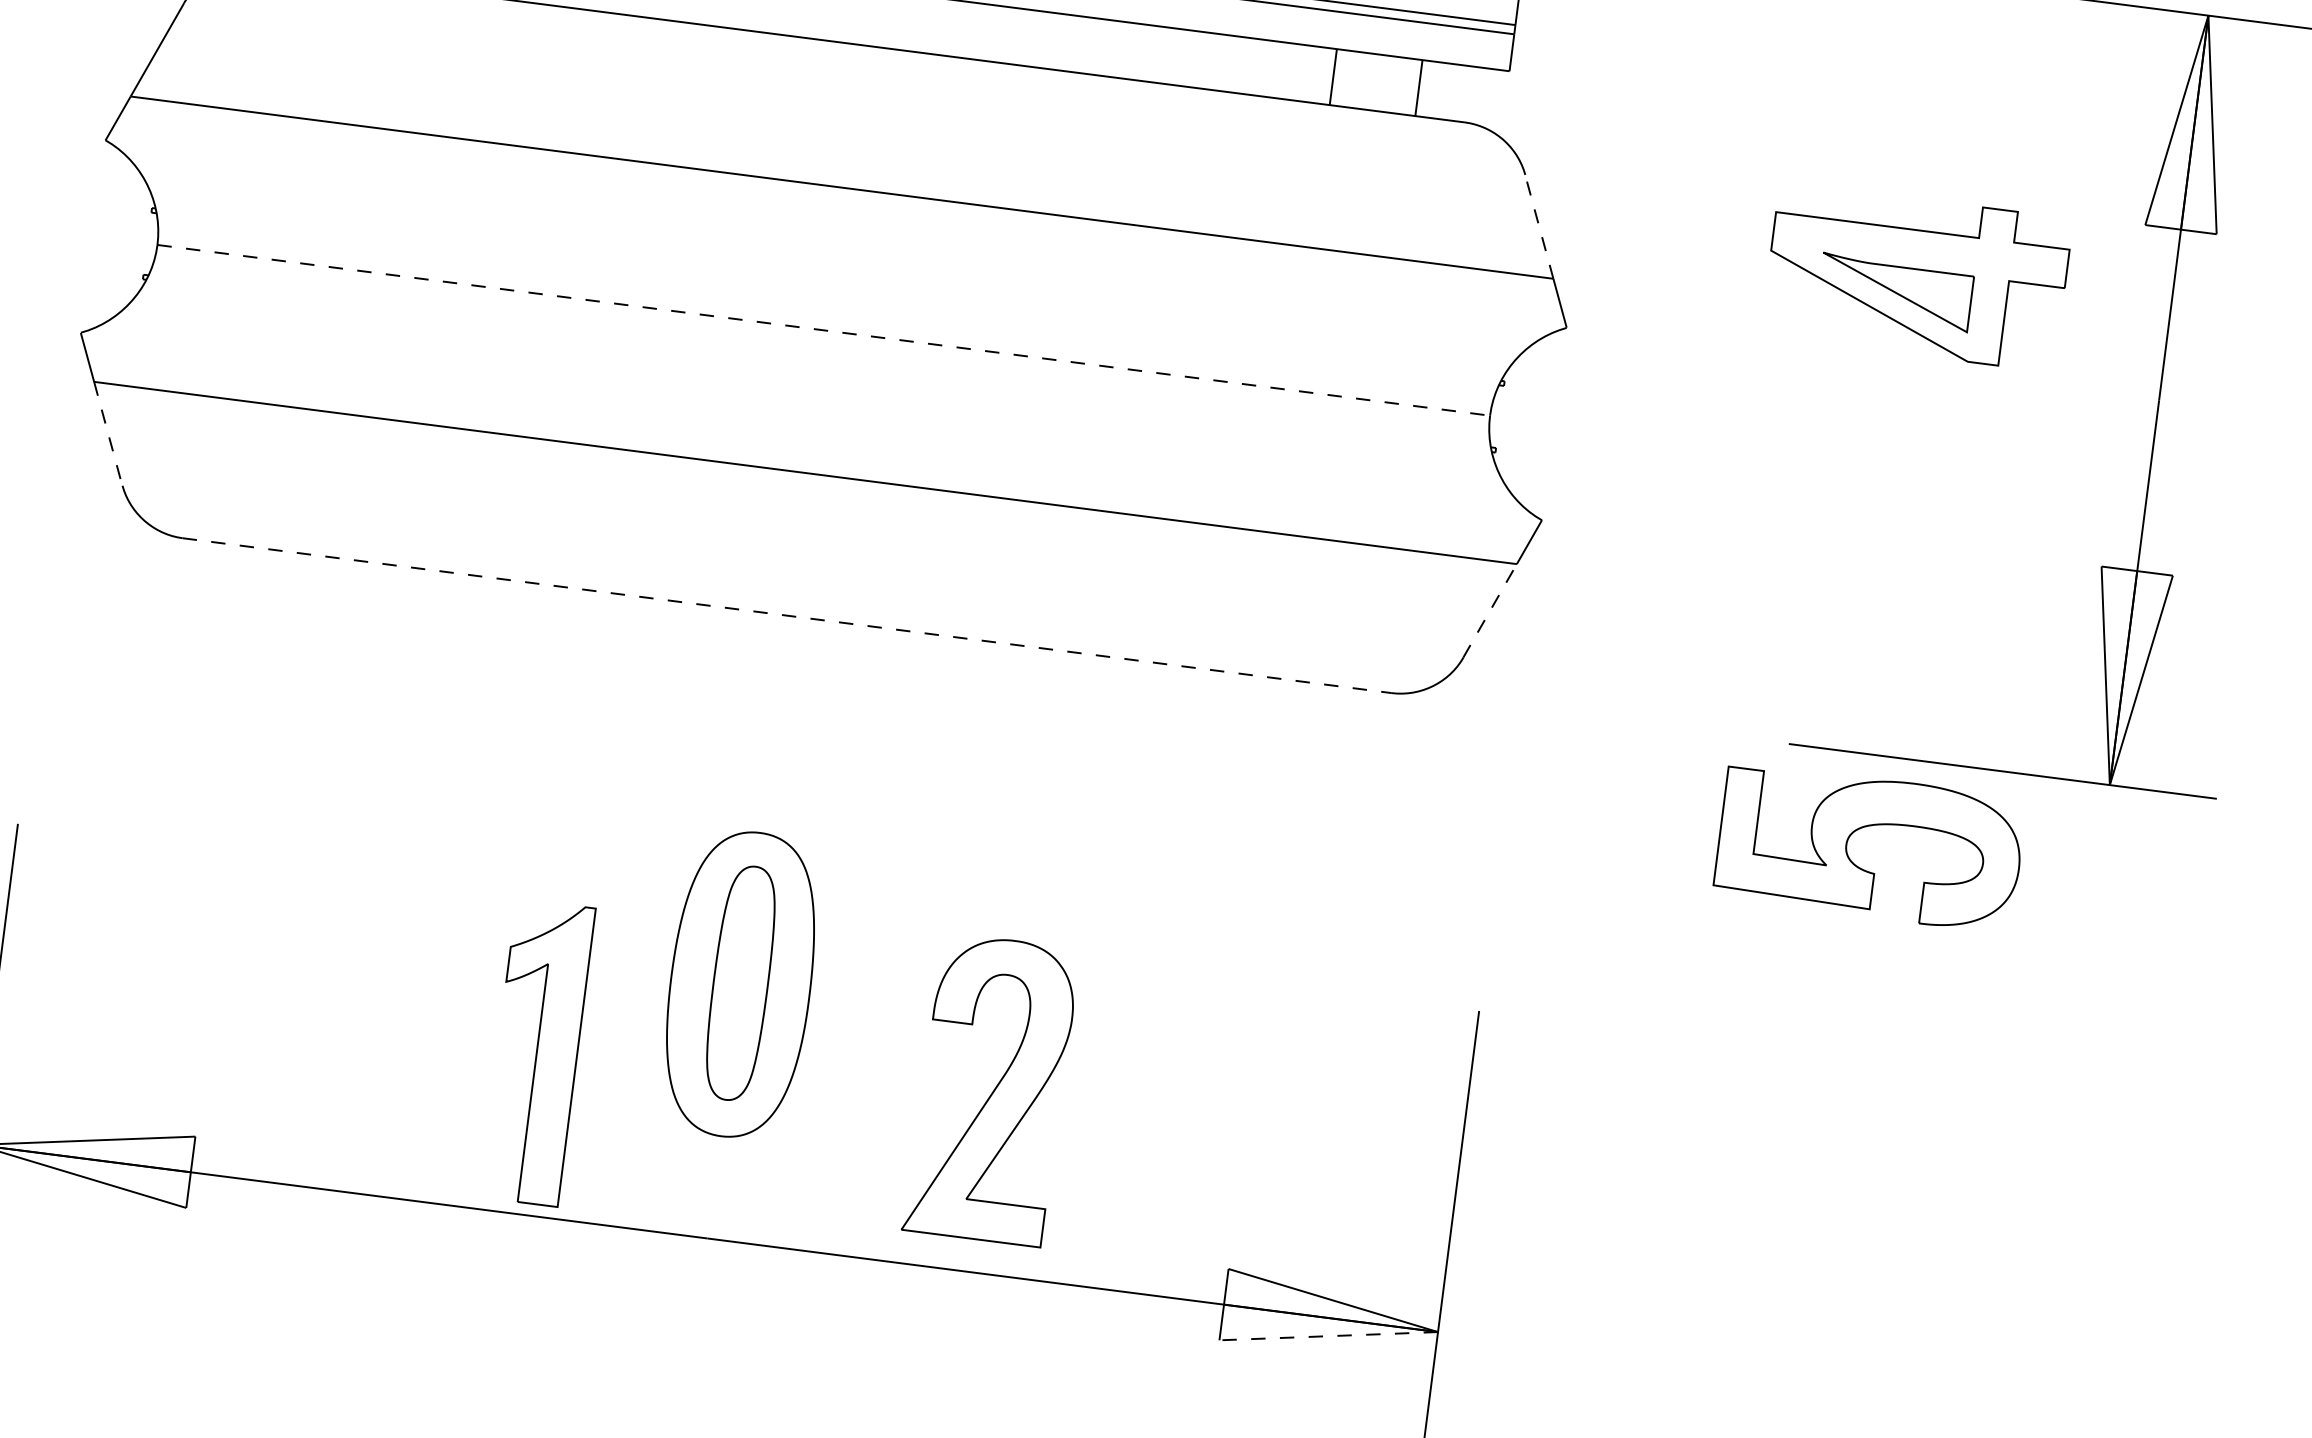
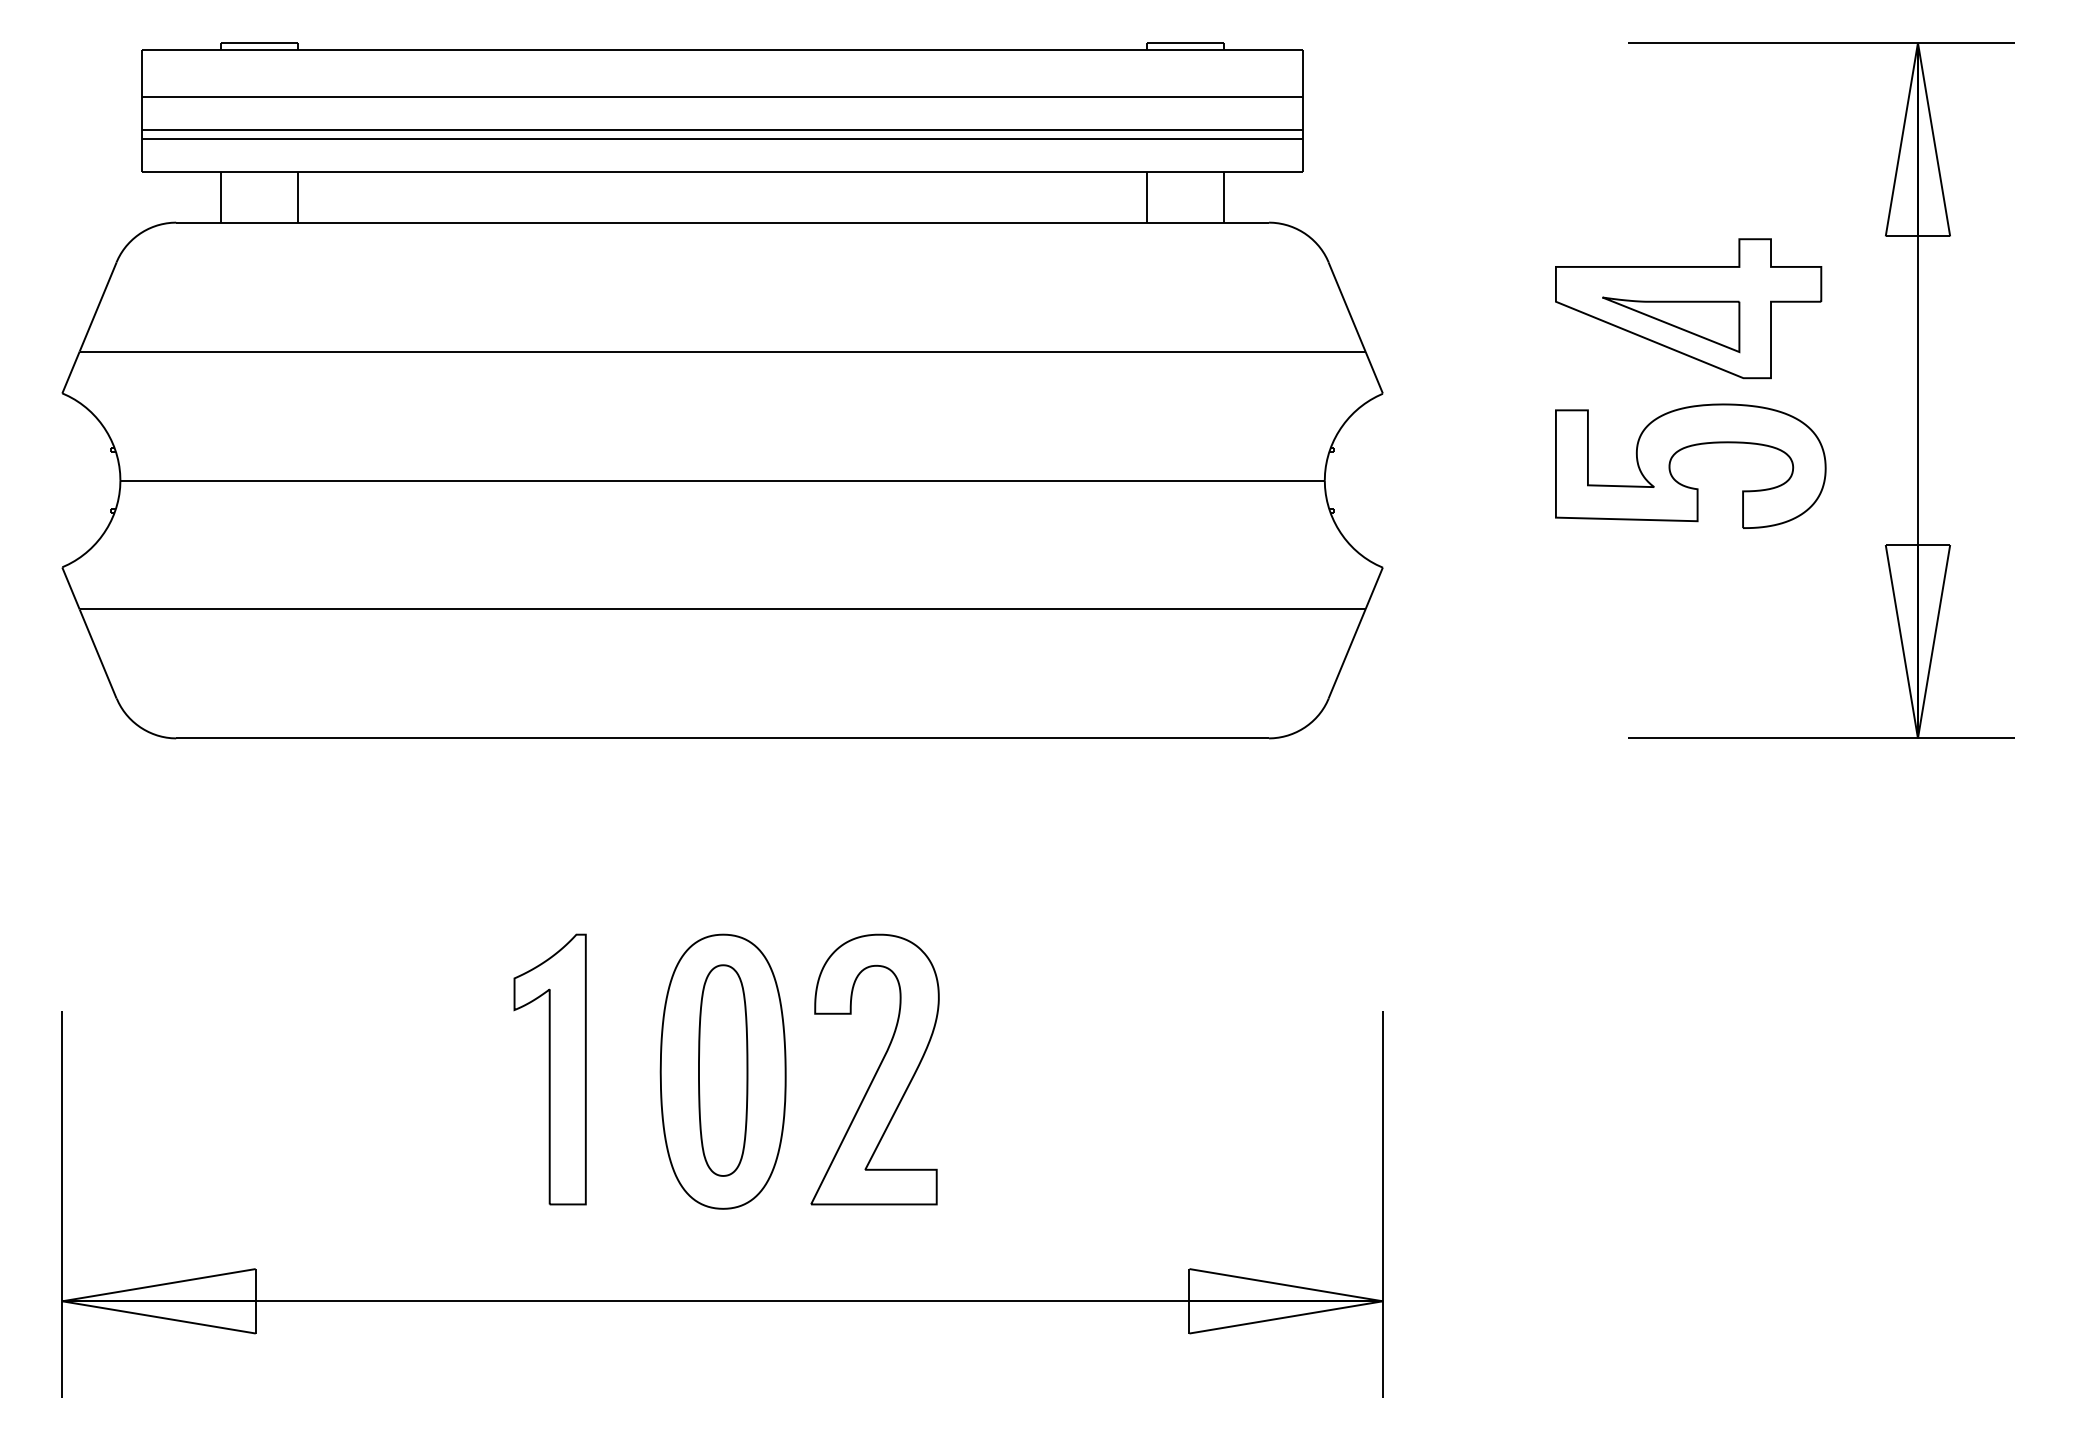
line: (1538, 226) -> (1346, 306), dashed -> solid
line: (824, 330) -> (723, 480), dashed -> solid
line: (108, 434) -> (98, 654), dashed -> solid
line: (1490, 610) -> (1347, 653), dashed -> solid
line: (788, 615) -> (723, 738), dashed -> solid
part: (1867, 827) -> (1686, 448), moved
part: (536, 1052) -> (549, 1069), moved
part: (990, 1089) -> (874, 1069), moved
line: (1327, 1336) -> (1285, 1317), dashed -> solid

